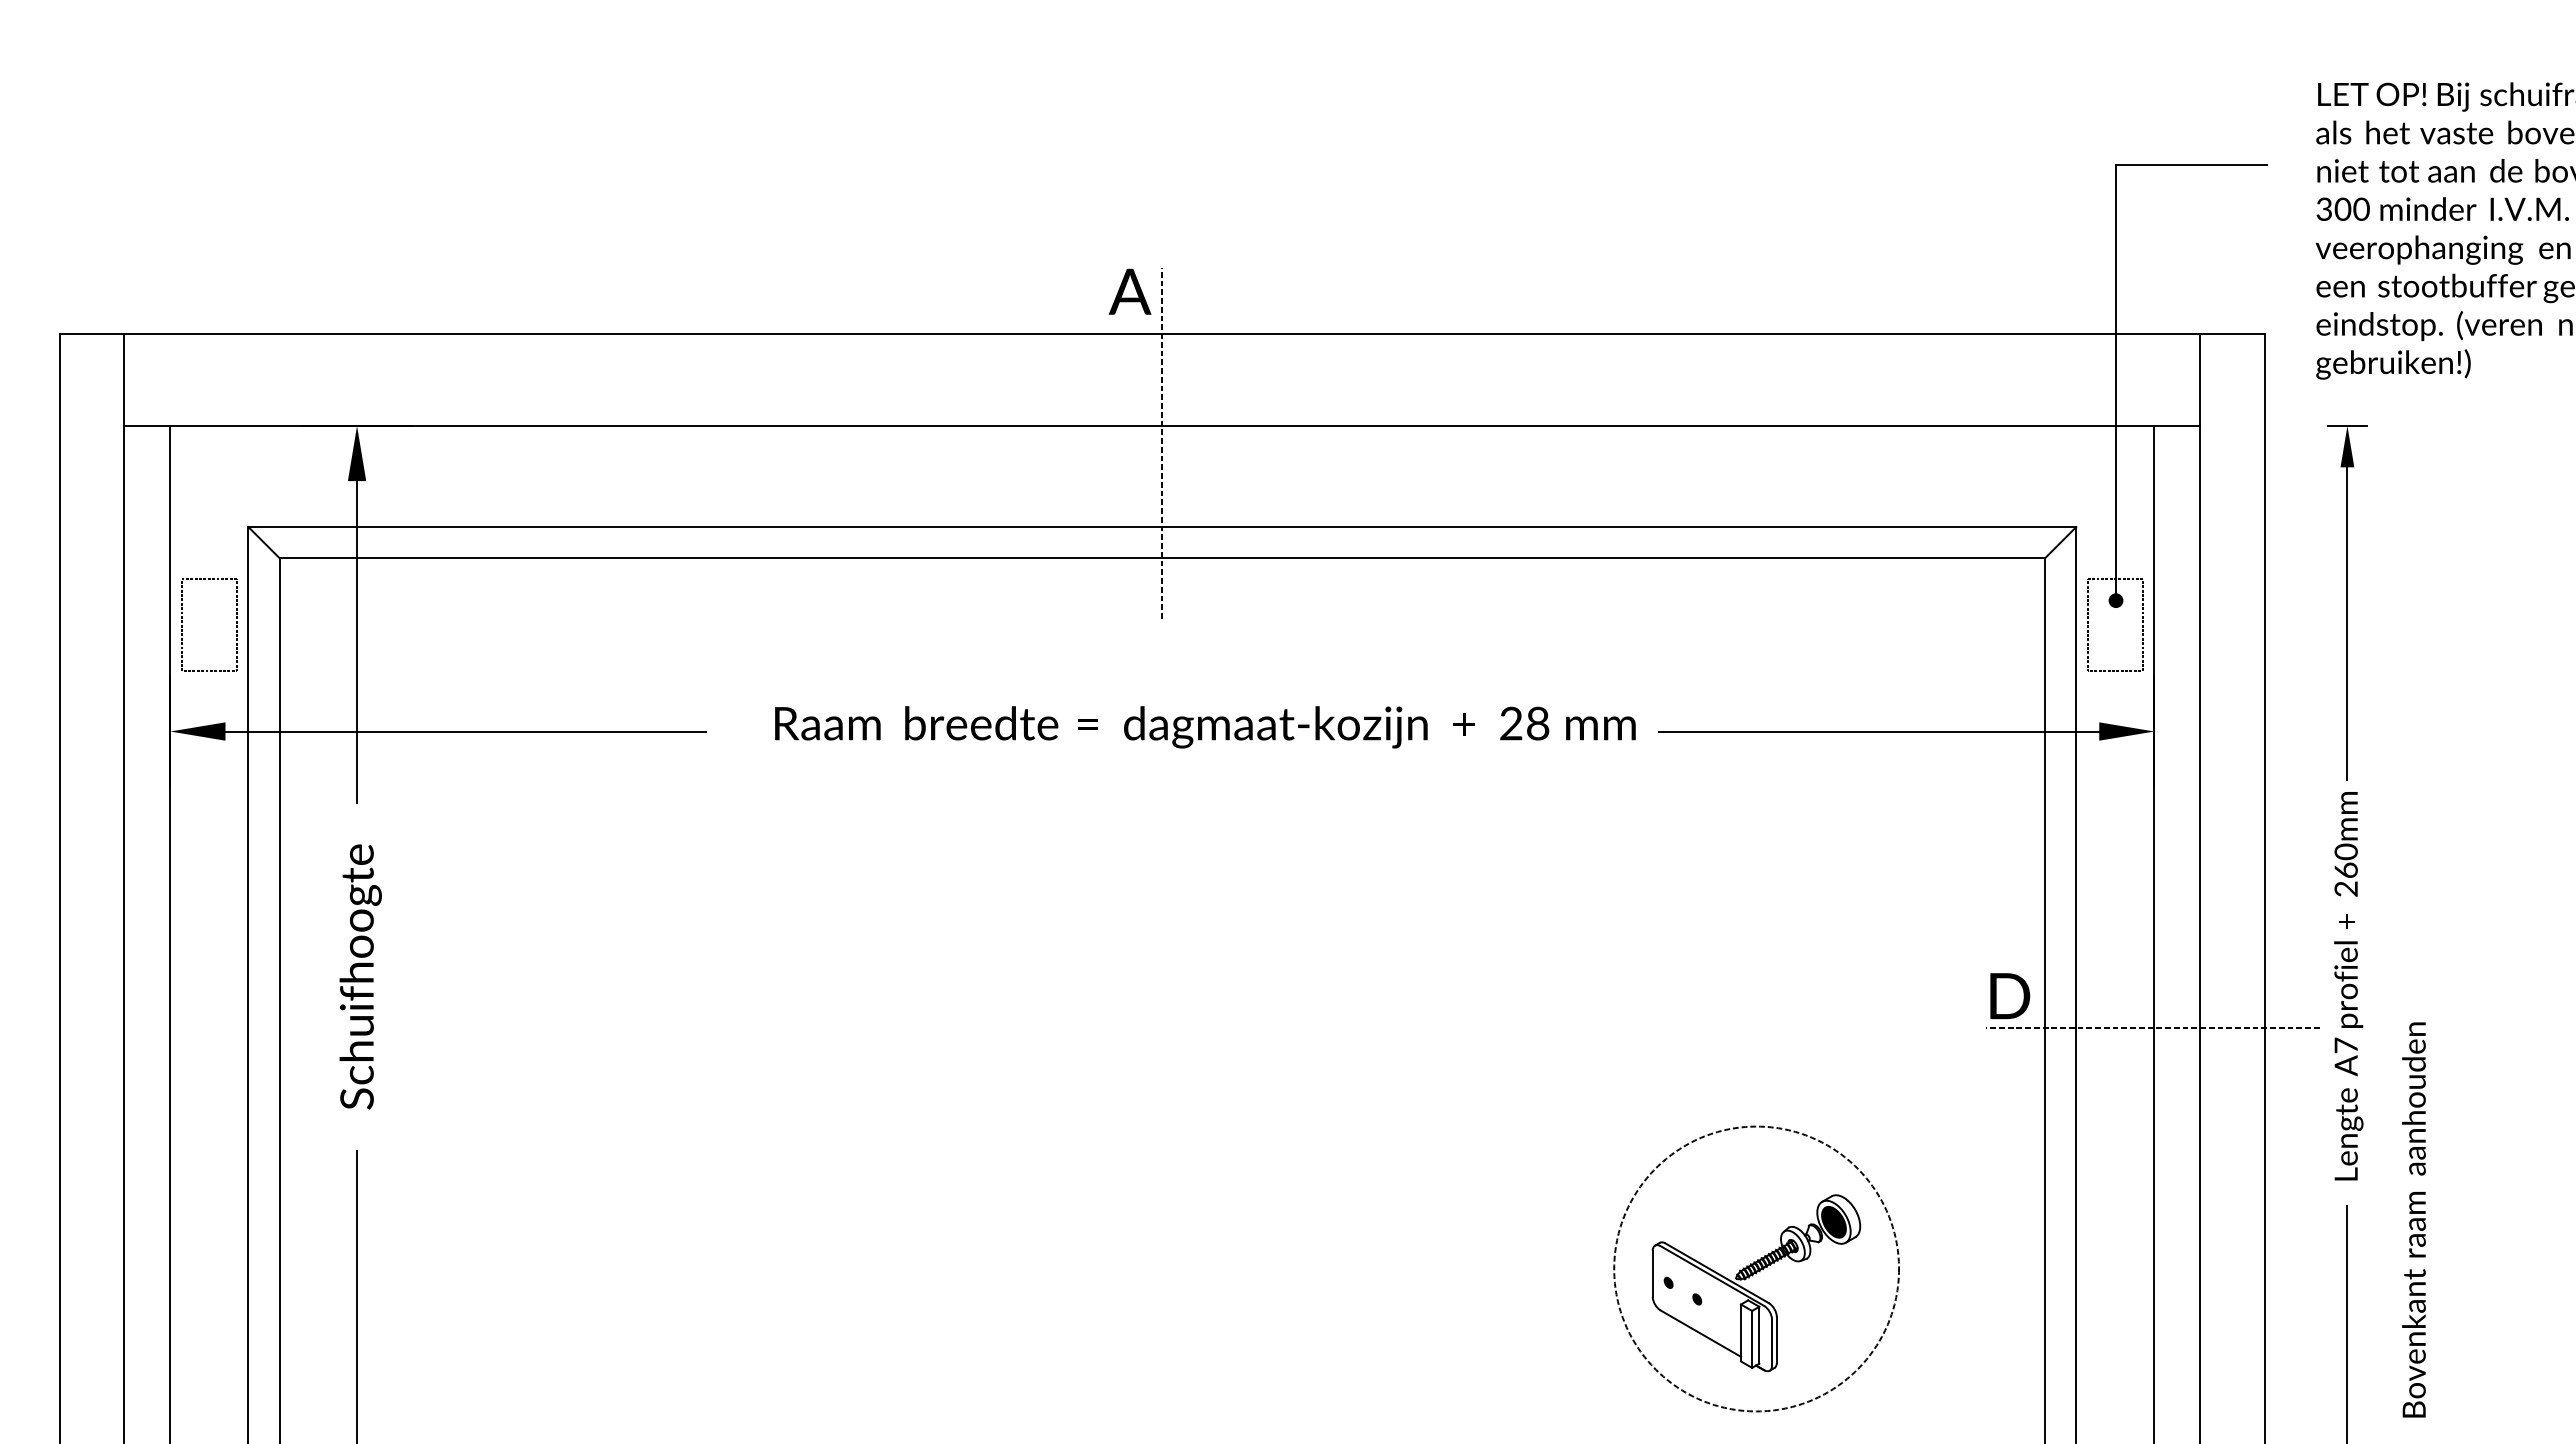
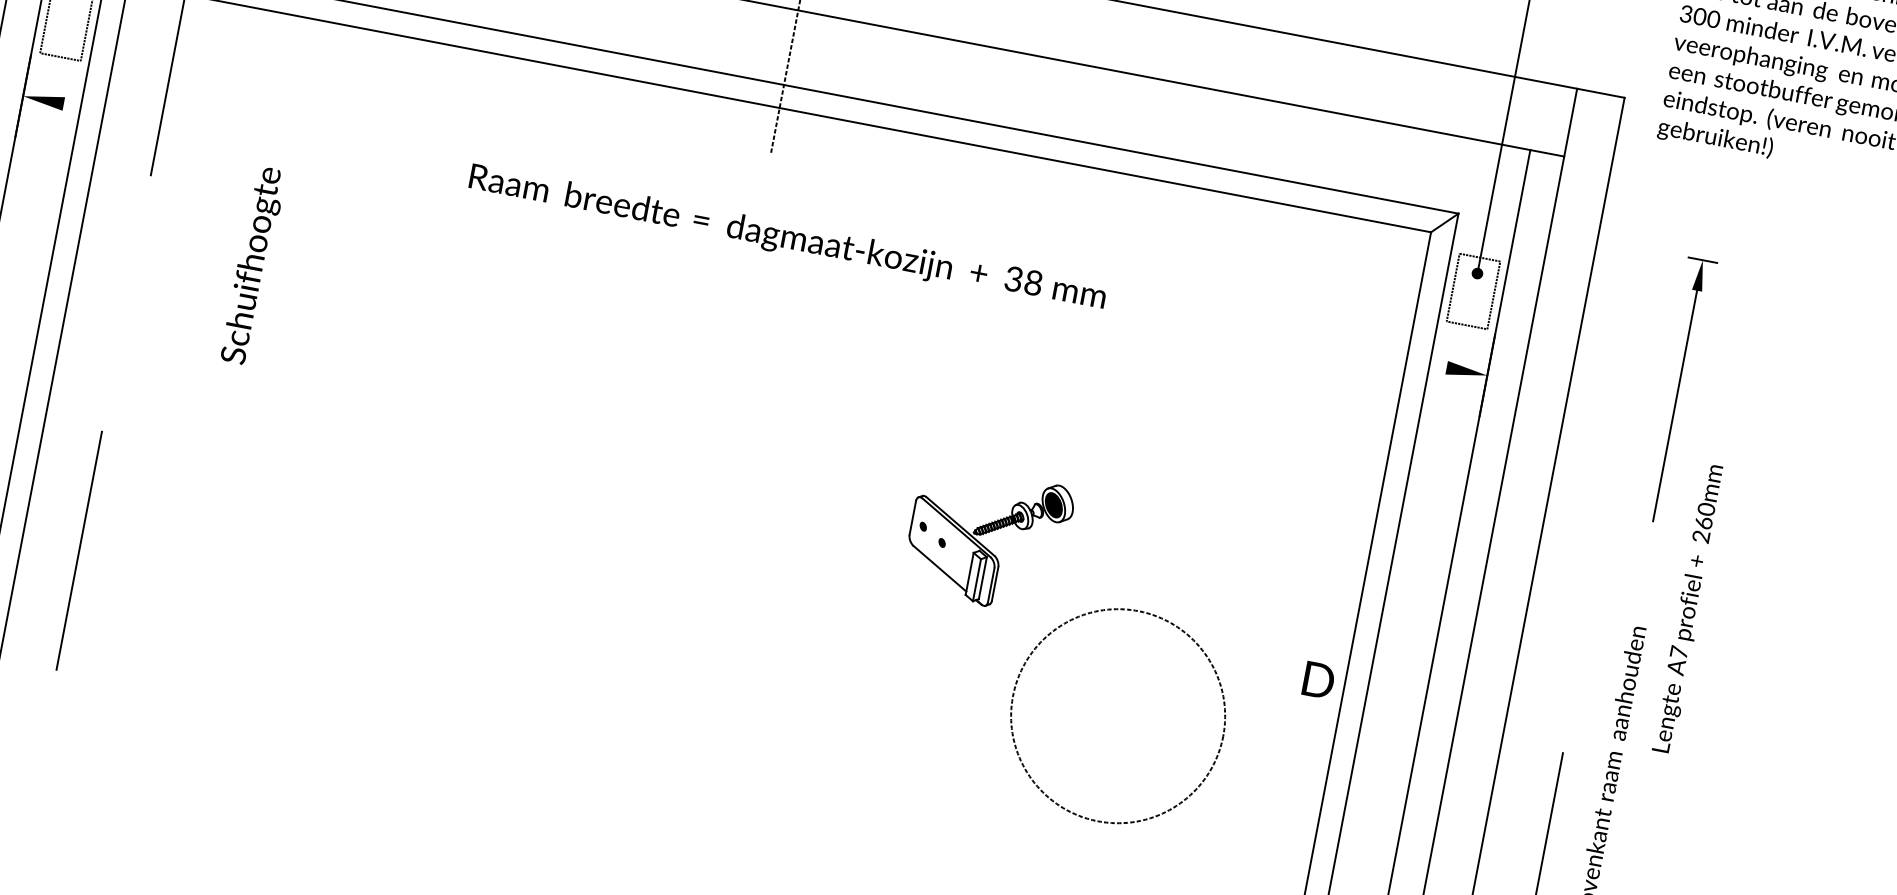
part: (2347, 602) -> (1678, 390), moved
text: (1511, 724) -> (1013, 279), 28 -> 38
line: (465, 731) -> (240, 137), removed
line: (1879, 731) -> (1284, 336), removed
text: (360, 976) -> (253, 265), moved
text: (2348, 986) -> (1689, 609), moved
text: (2010, 996) -> (1319, 680), moved
line: (2152, 1027) -> (1444, 593), removed
part: (1752, 1276) -> (986, 533), moved

